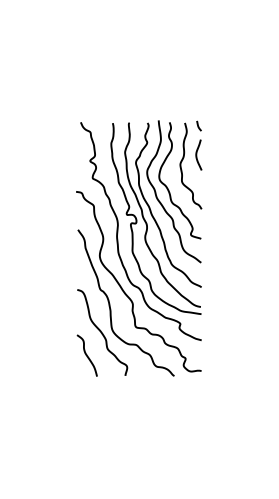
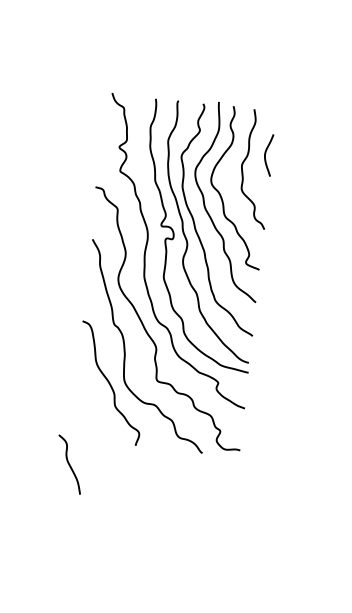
curve: (198, 125) -> (272, 114), removed
curve: (86, 355) -> (68, 464), moved

